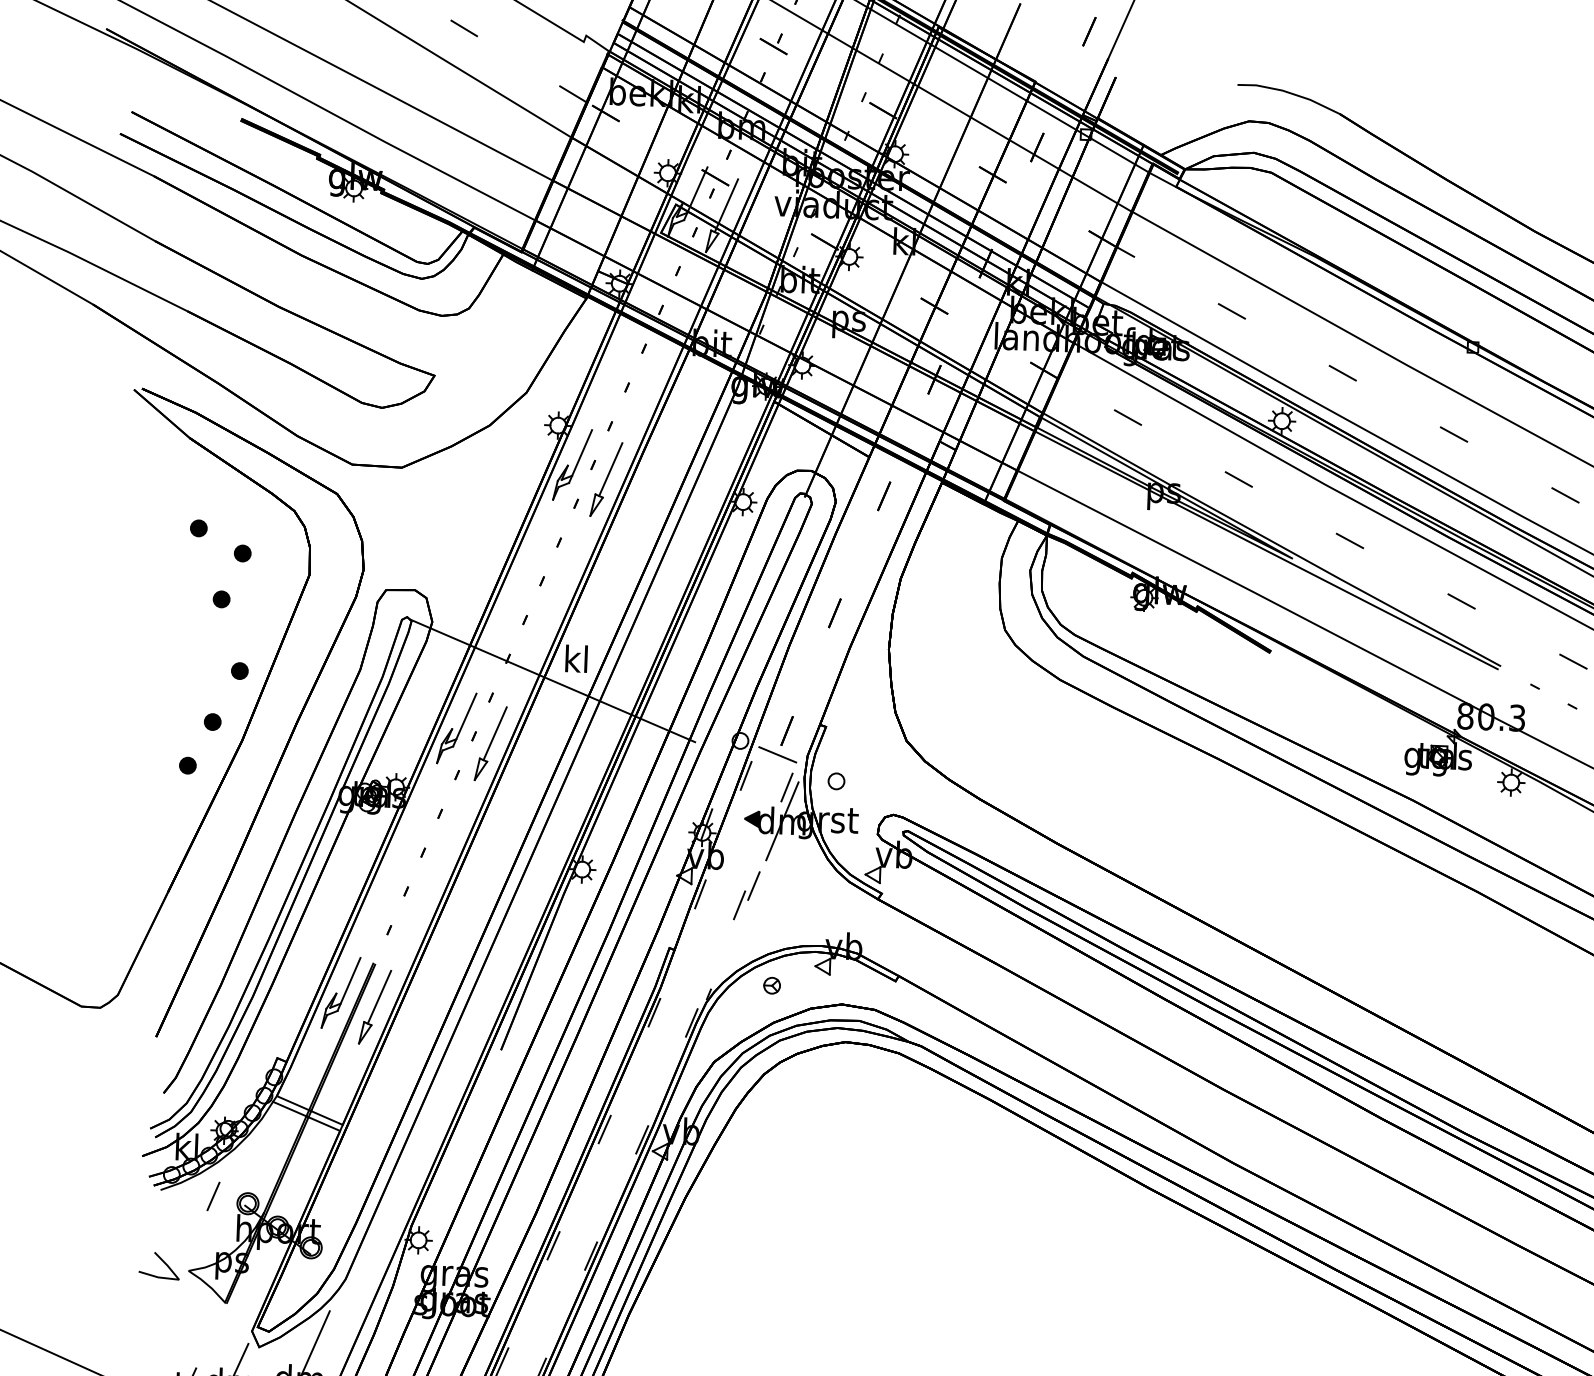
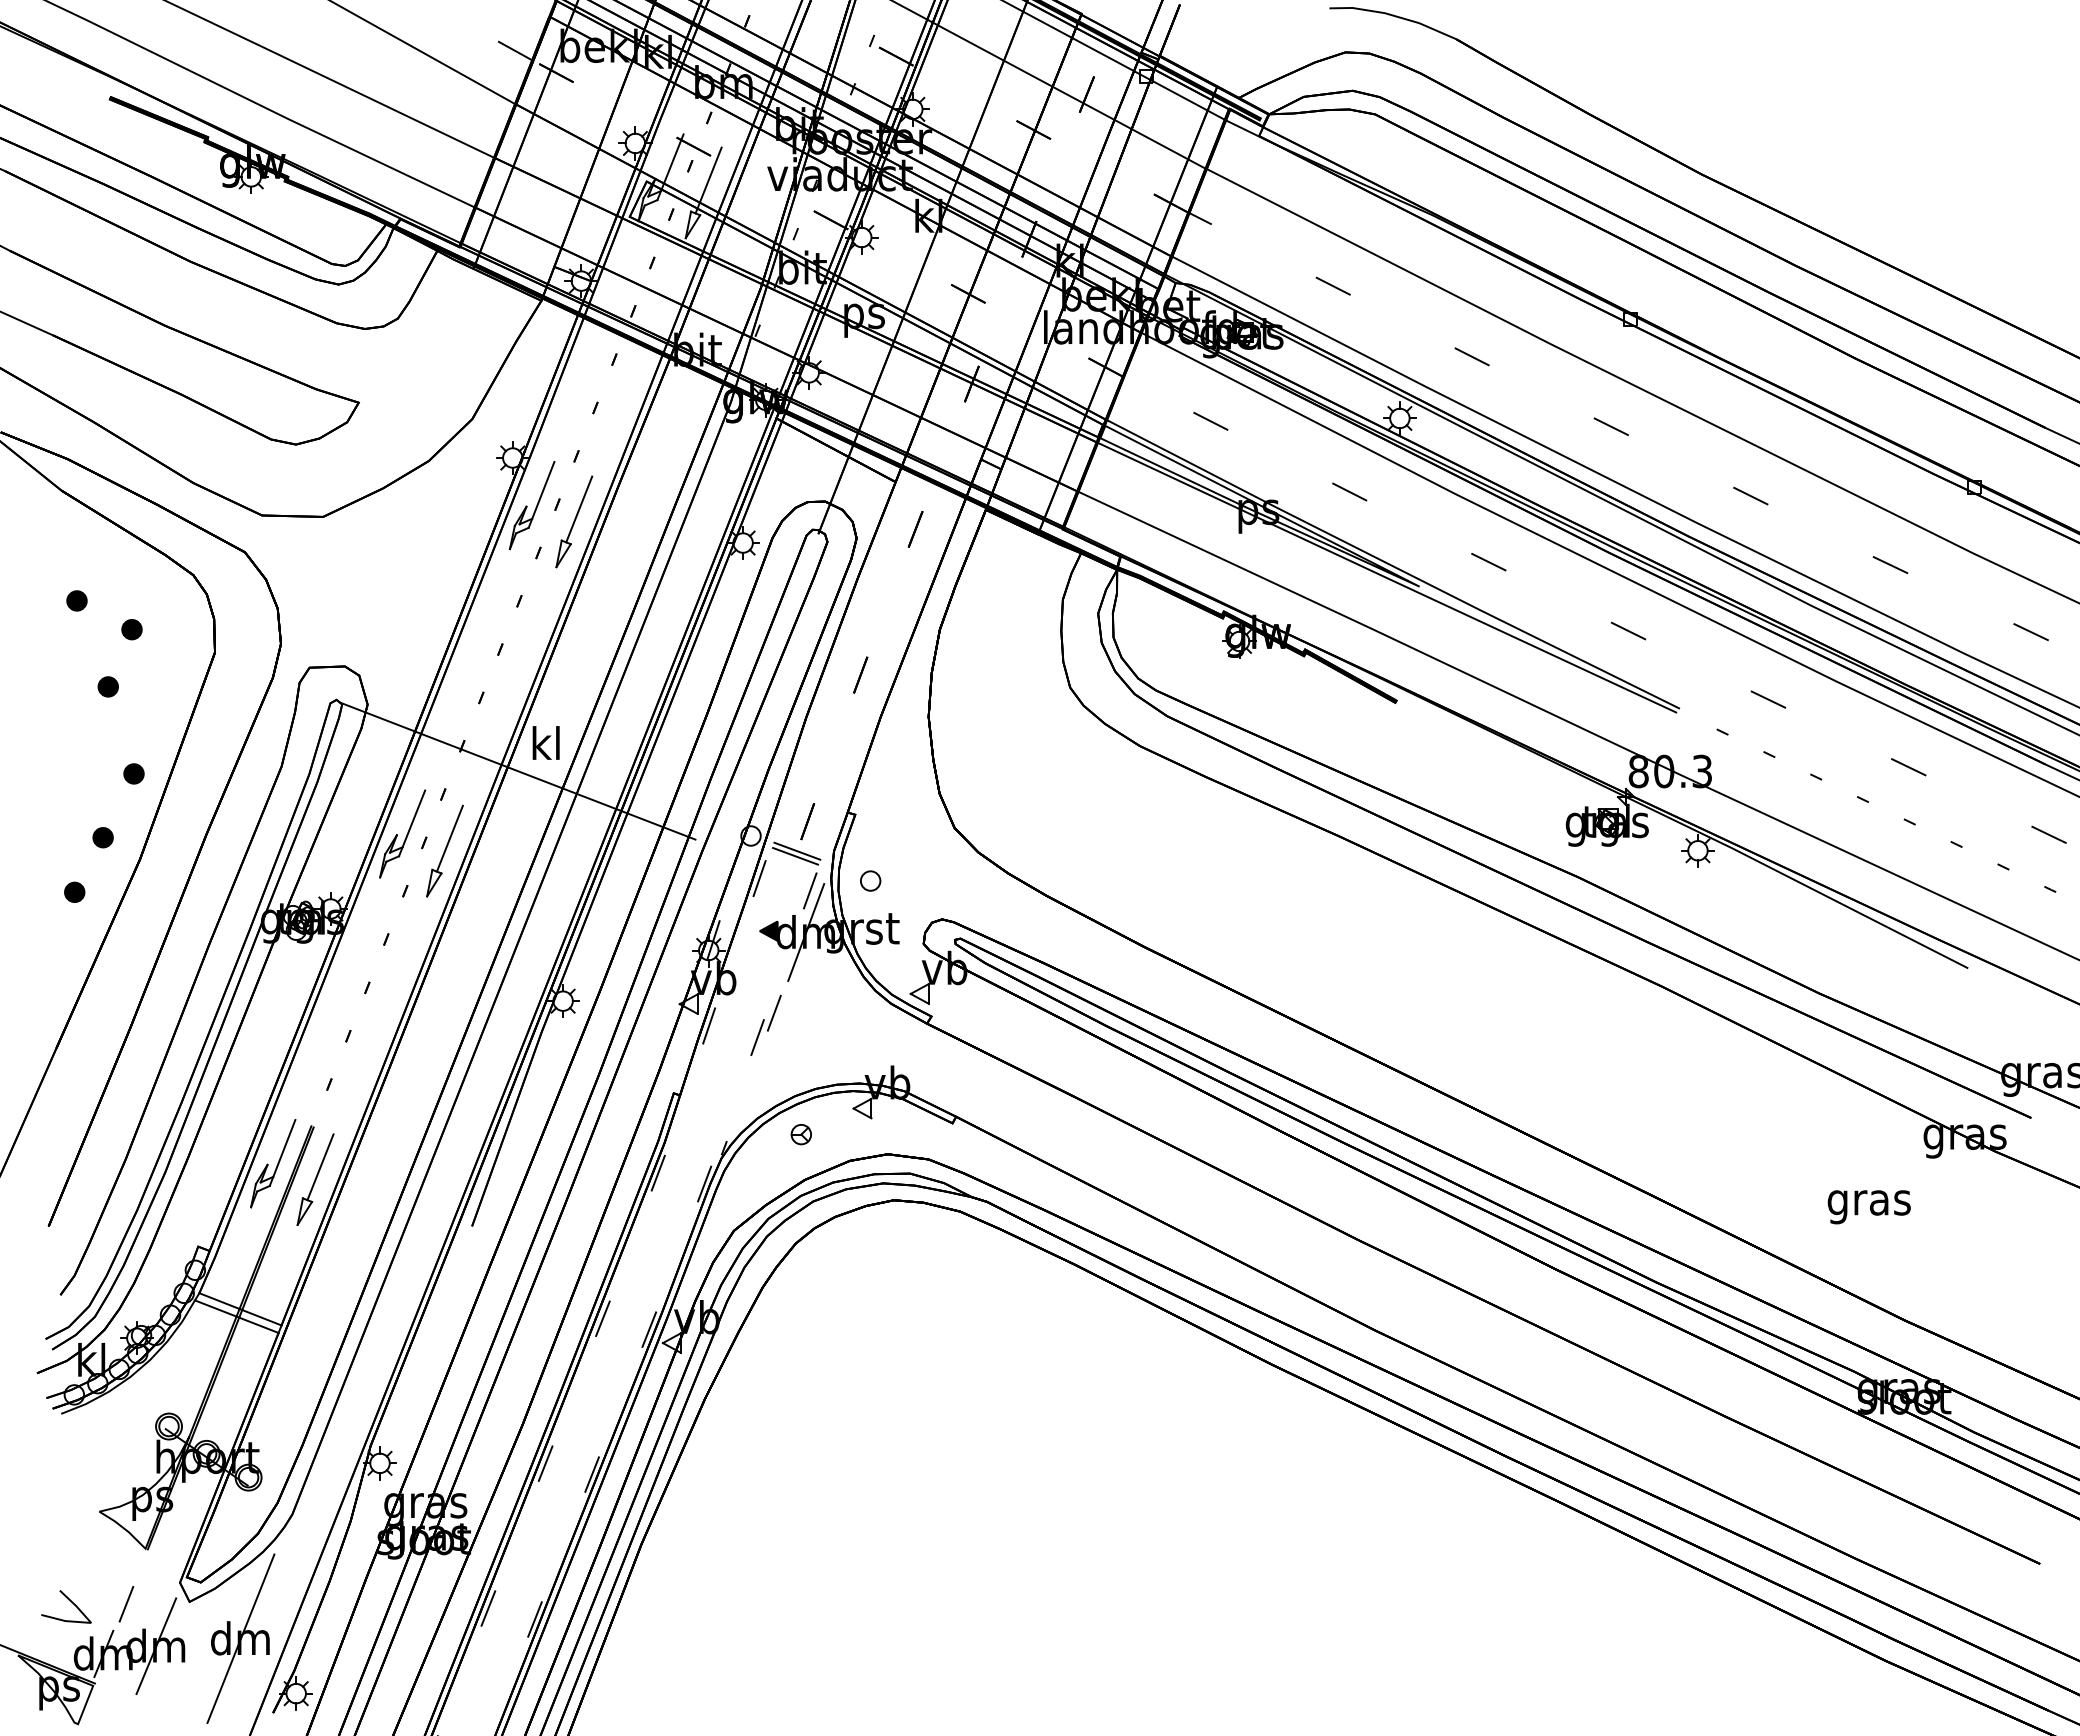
line: (776, 758) -> (795, 855), added
line: (213, 1196) -> (126, 1604), moved
line: (162, 1261) -> (69, 1601), moved

